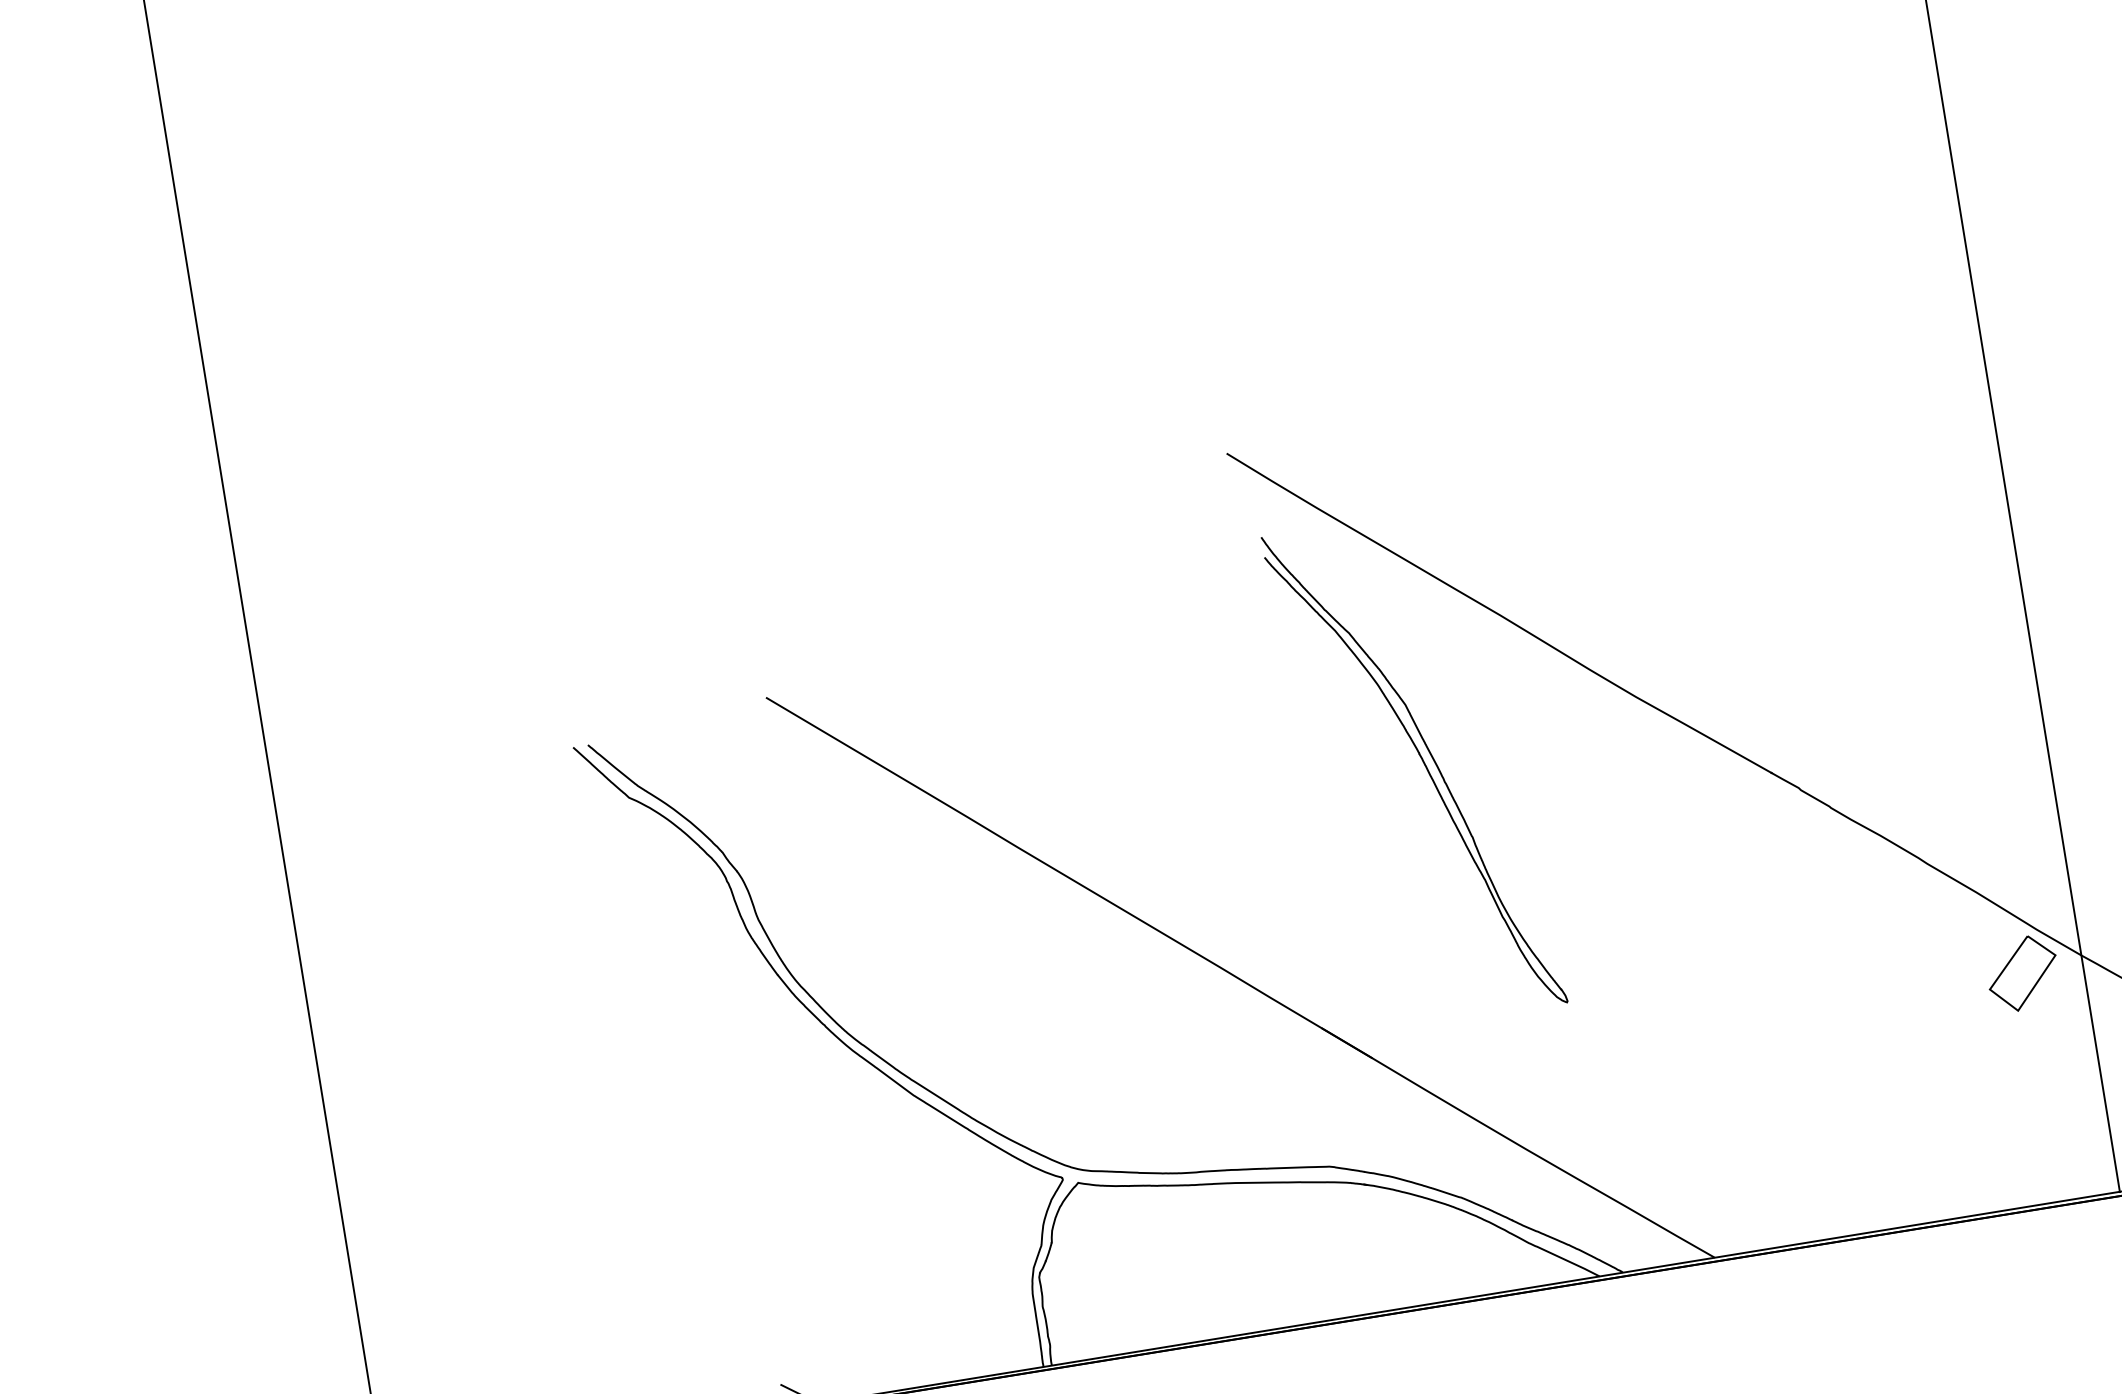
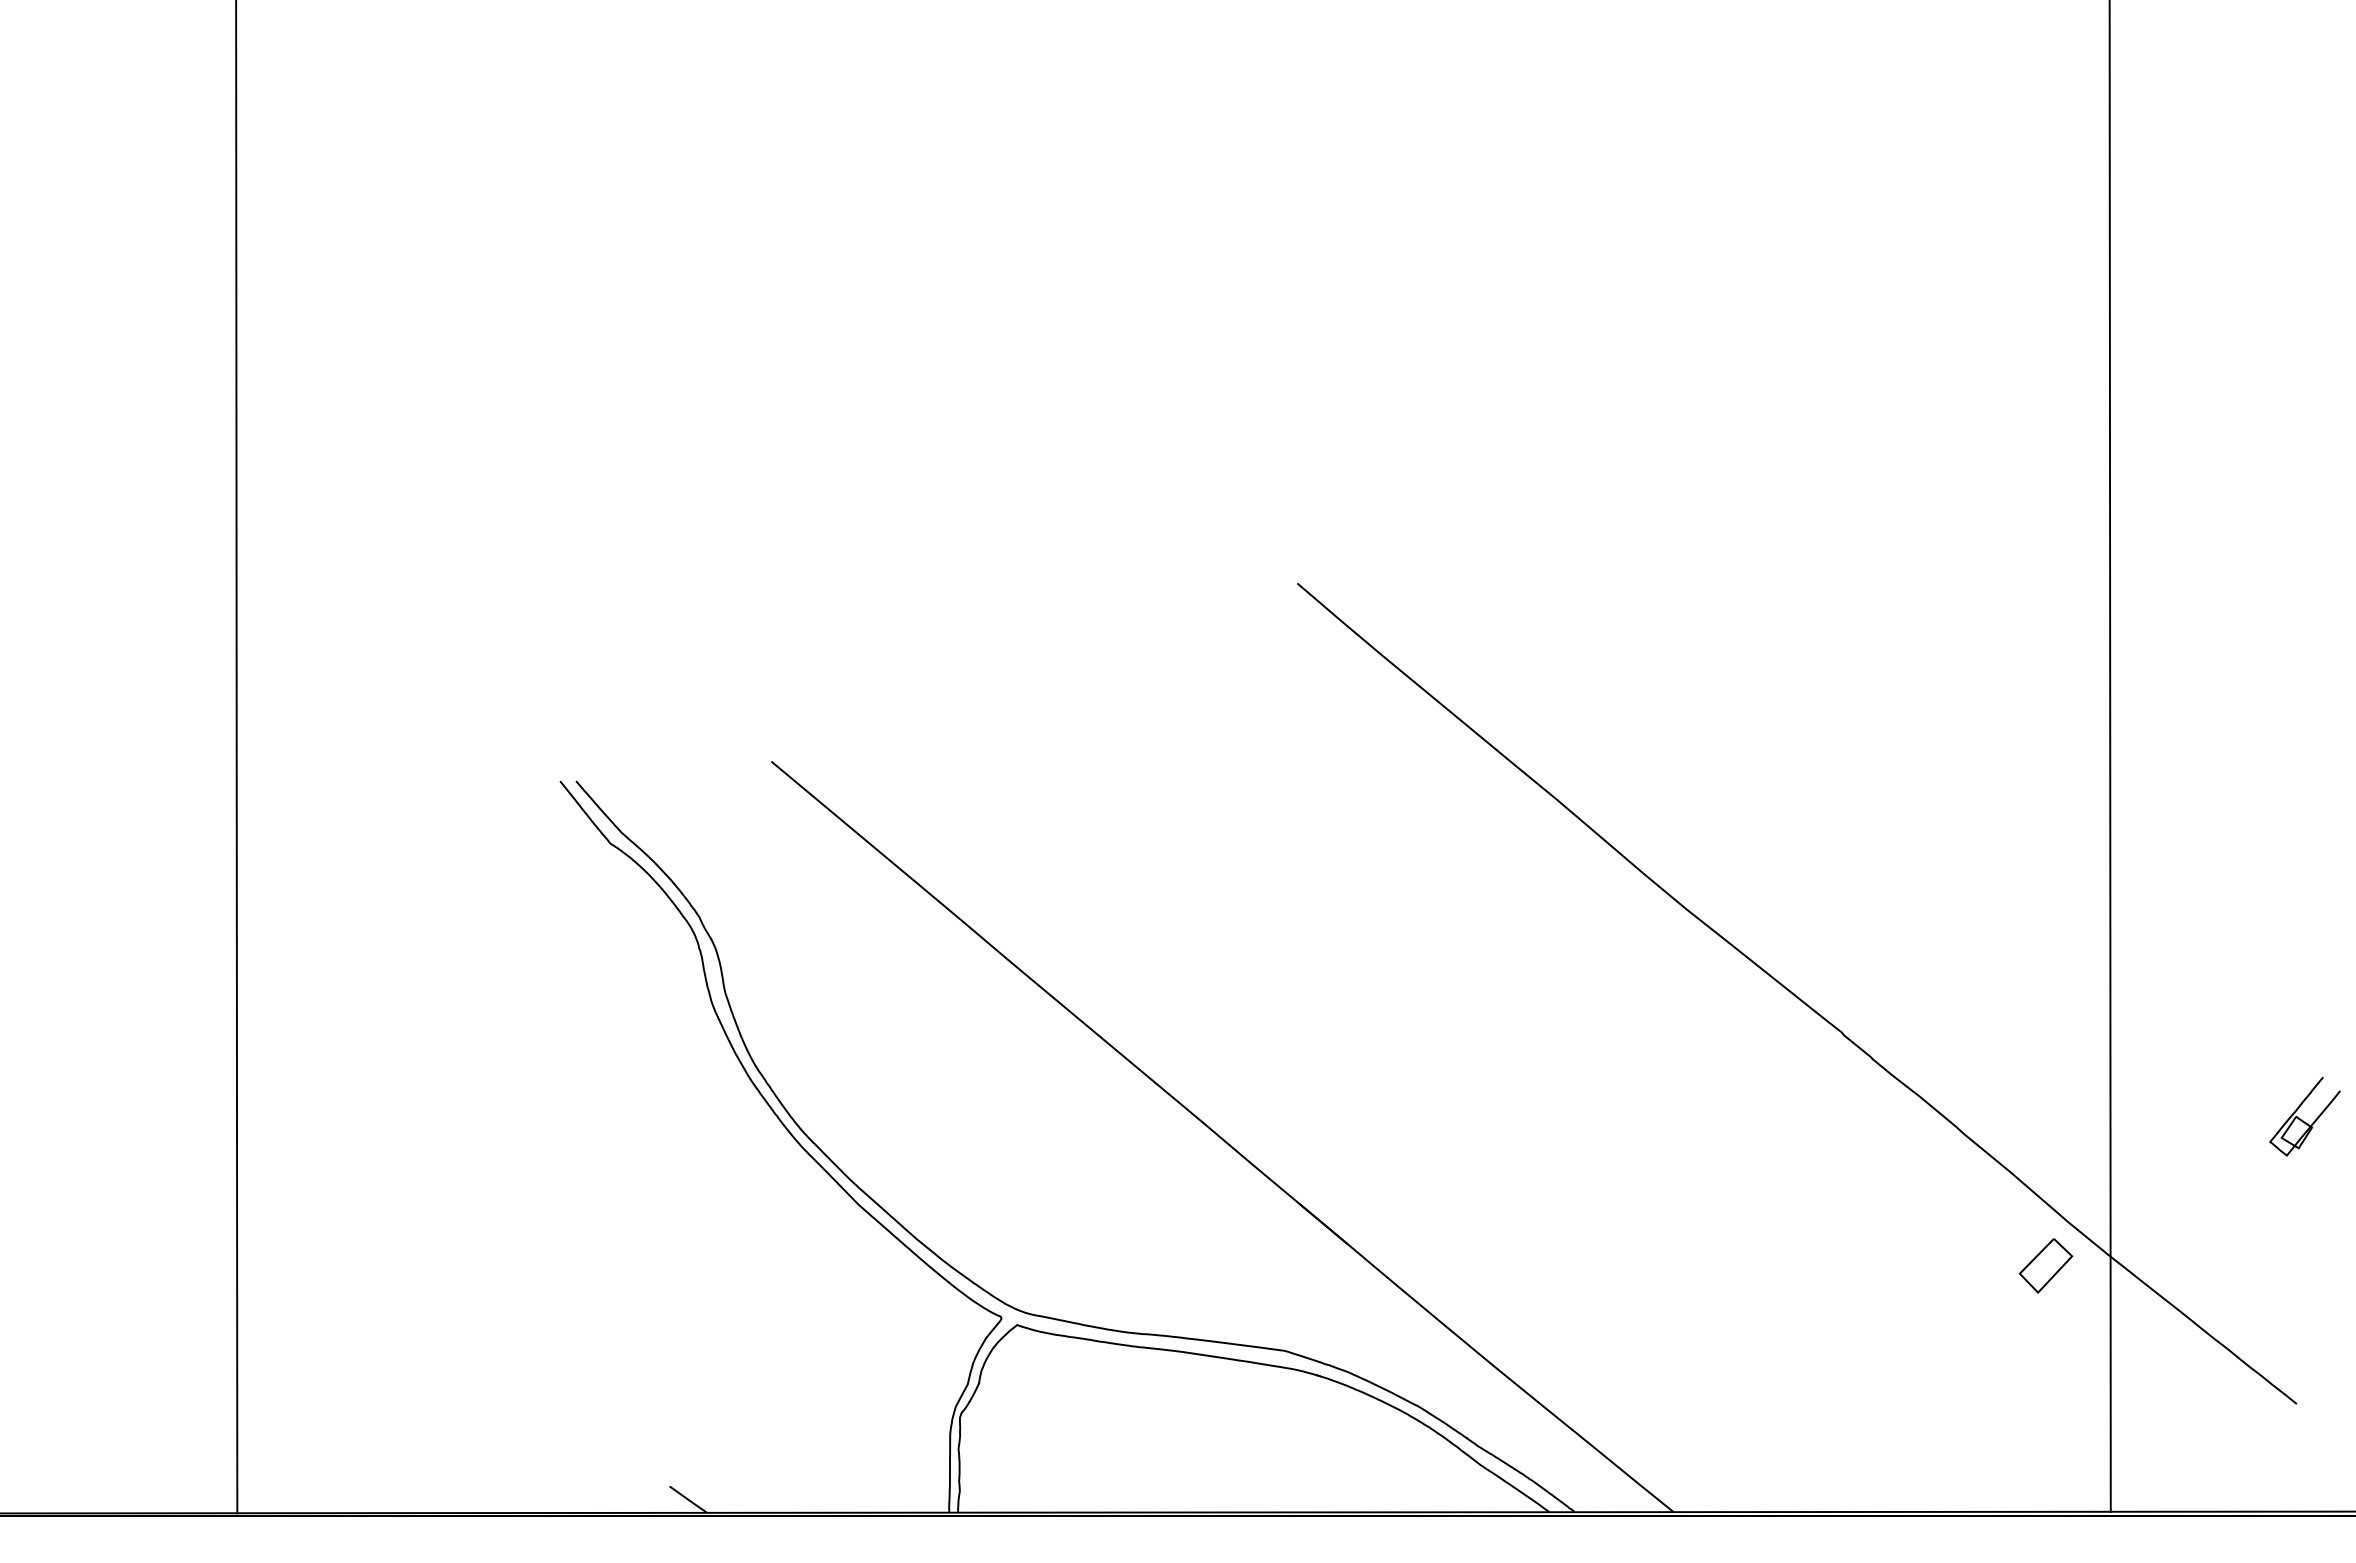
curve: (1423, 764) -> (1451, 943), removed
part: (2022, 973) -> (2045, 1265), size x0.7

